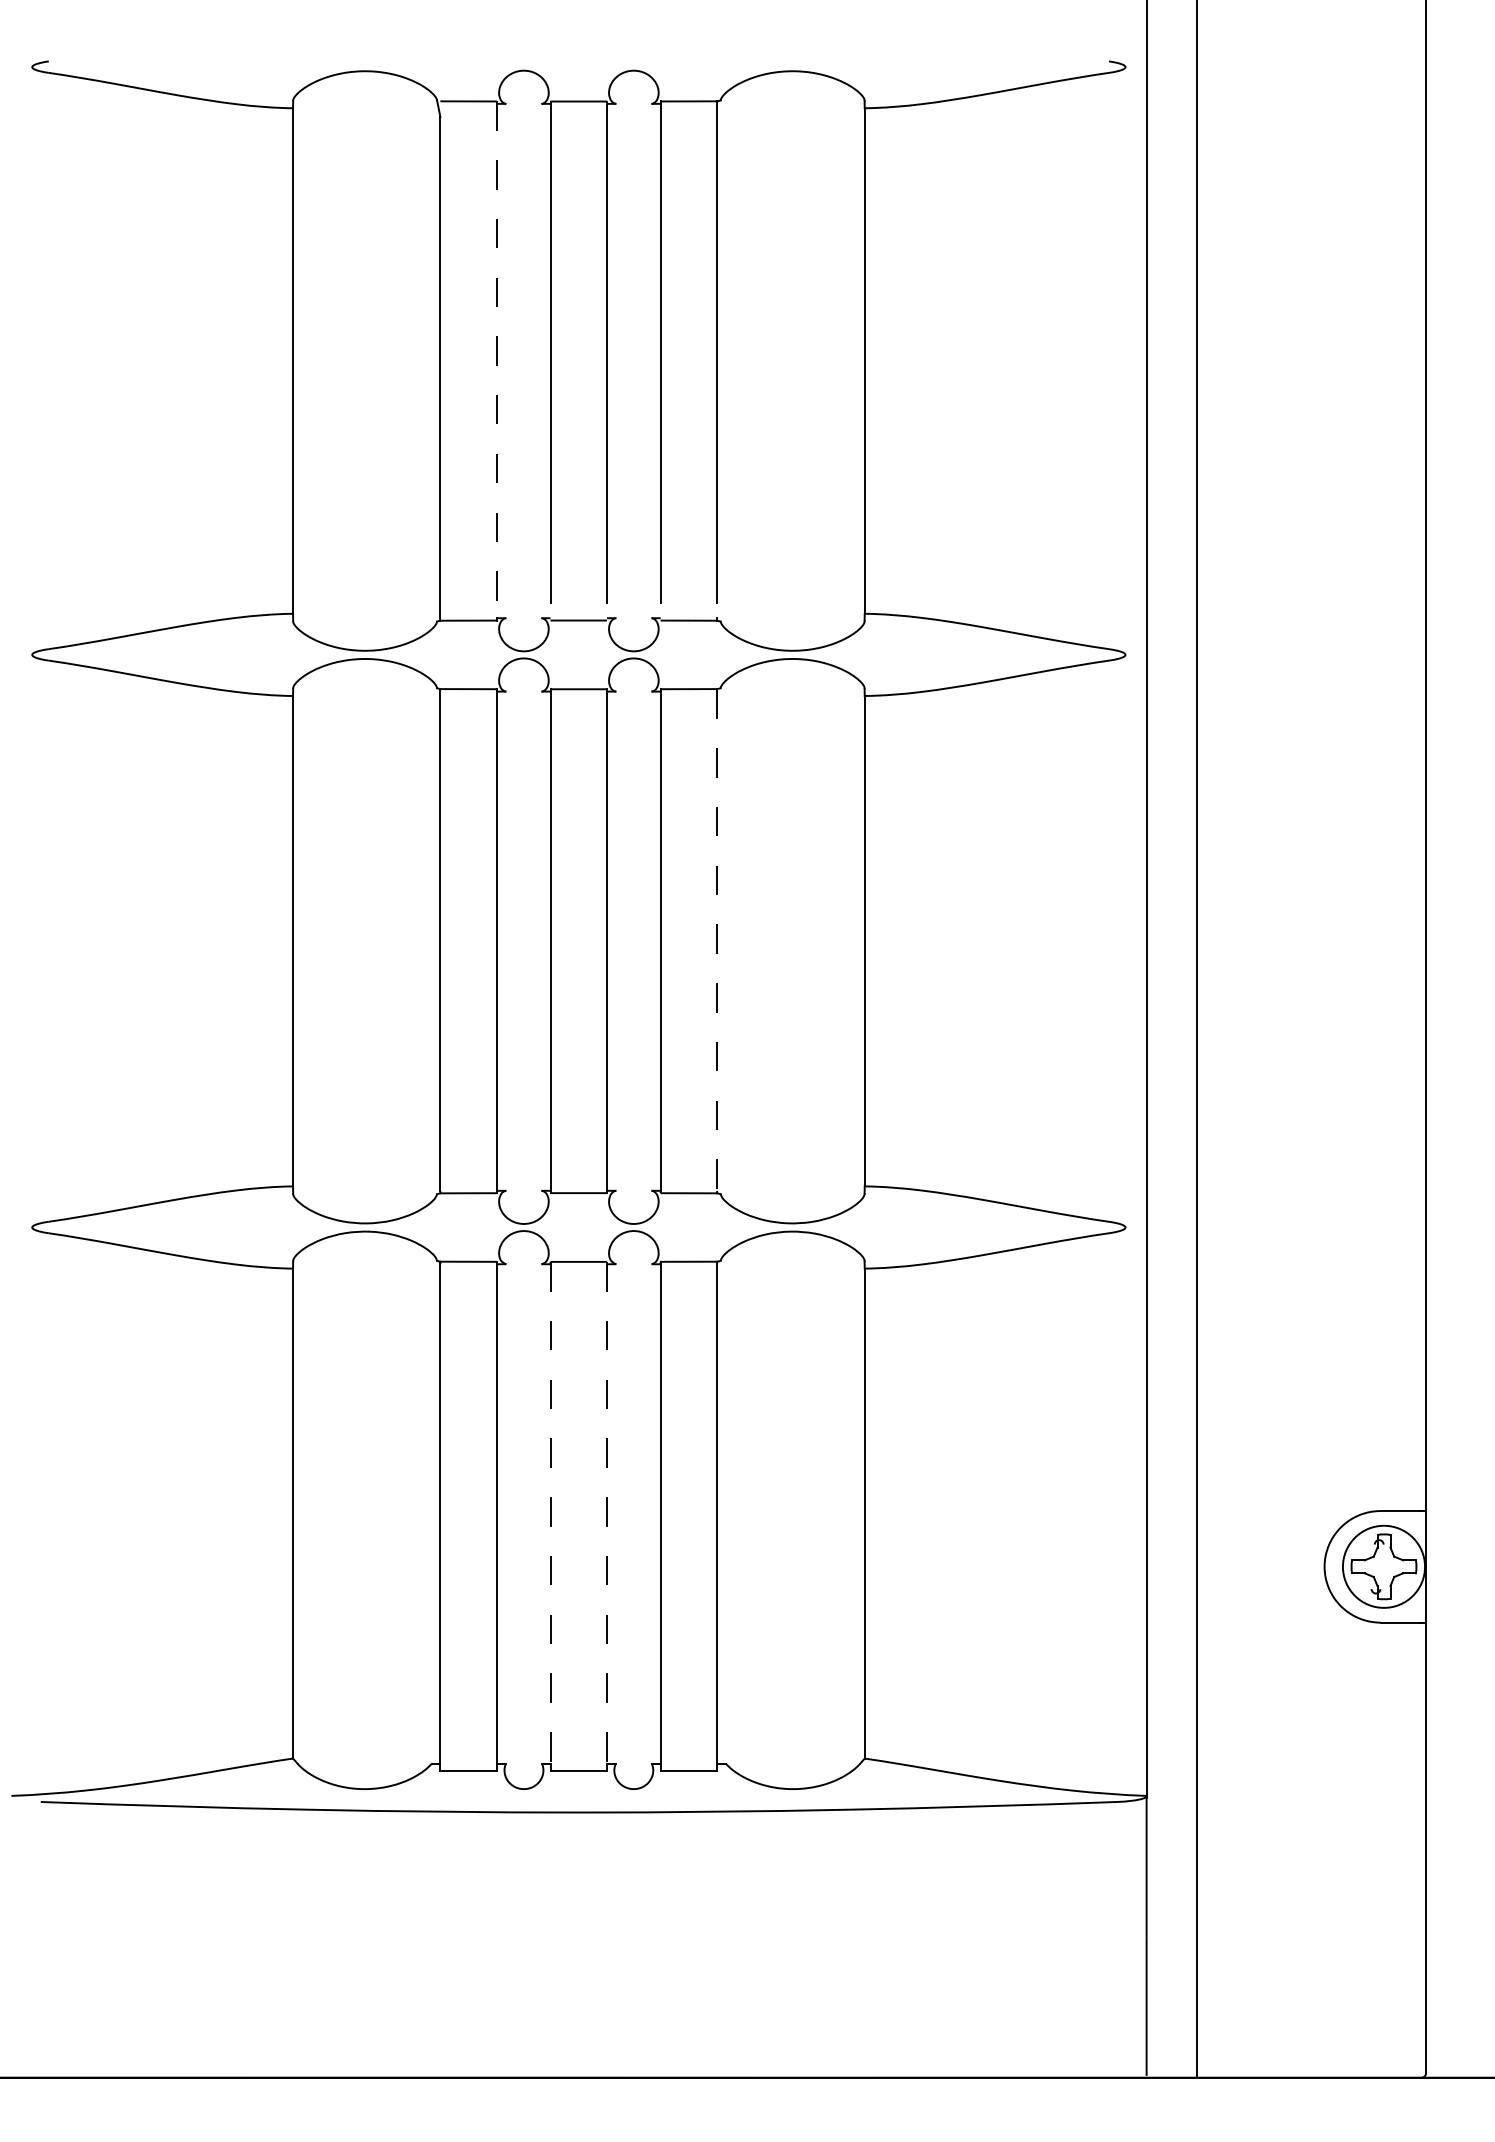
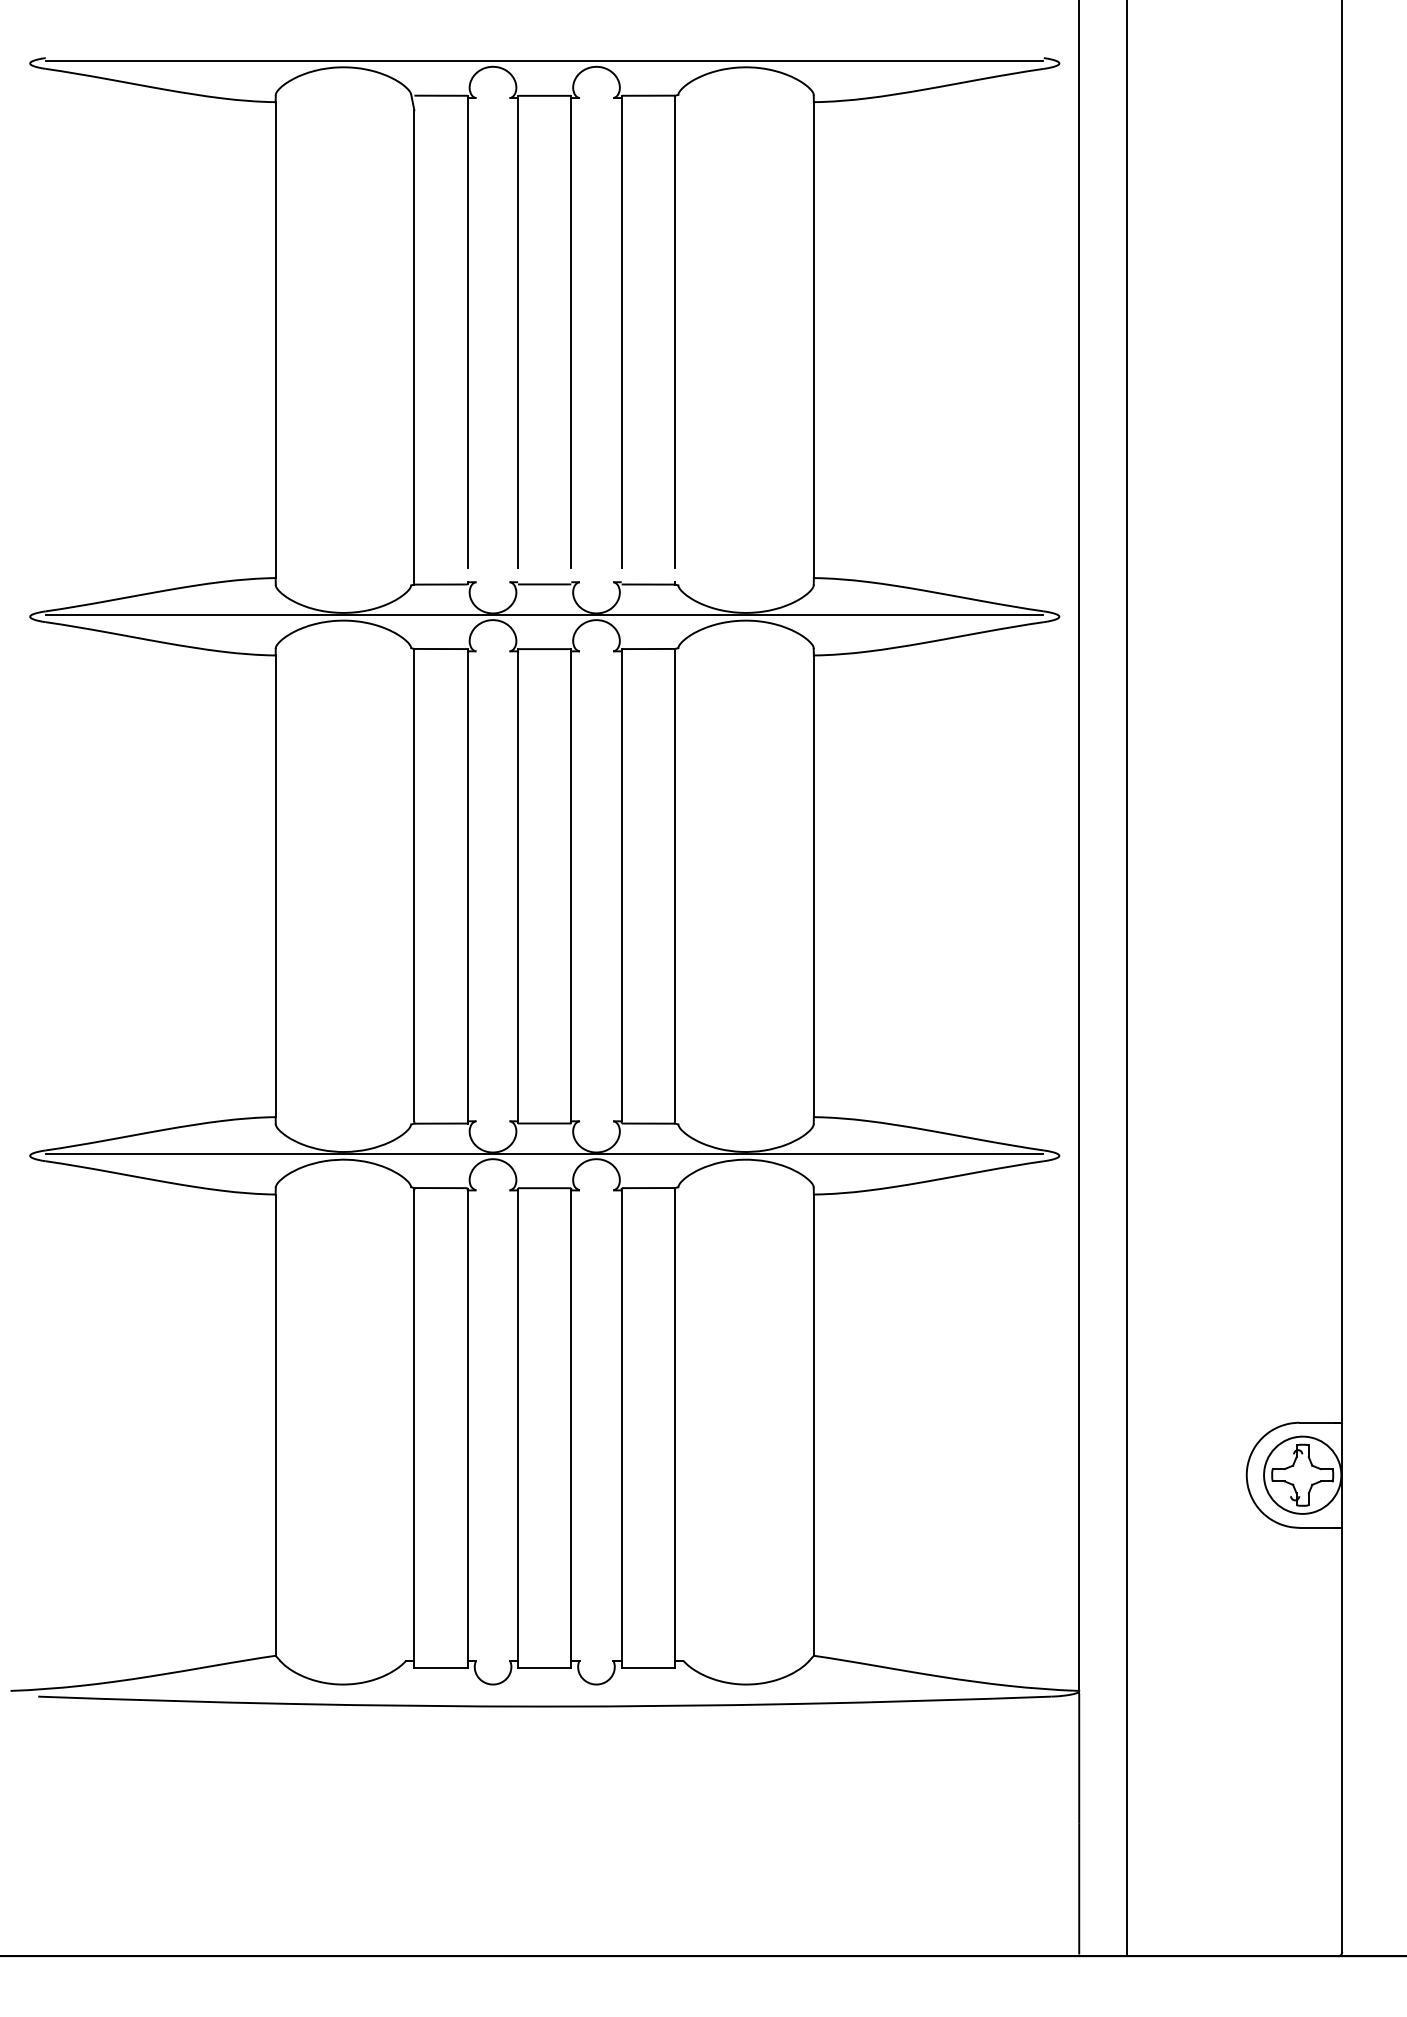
line: (578, 64) -> (544, 60), added
line: (496, 352) -> (467, 332), dashed -> solid
line: (578, 652) -> (544, 614), added
line: (717, 940) -> (675, 885), dashed -> solid
line: (578, 1225) -> (544, 1153), added
line: (550, 1512) -> (518, 1424), dashed -> solid
line: (607, 1512) -> (571, 1424), dashed -> solid

